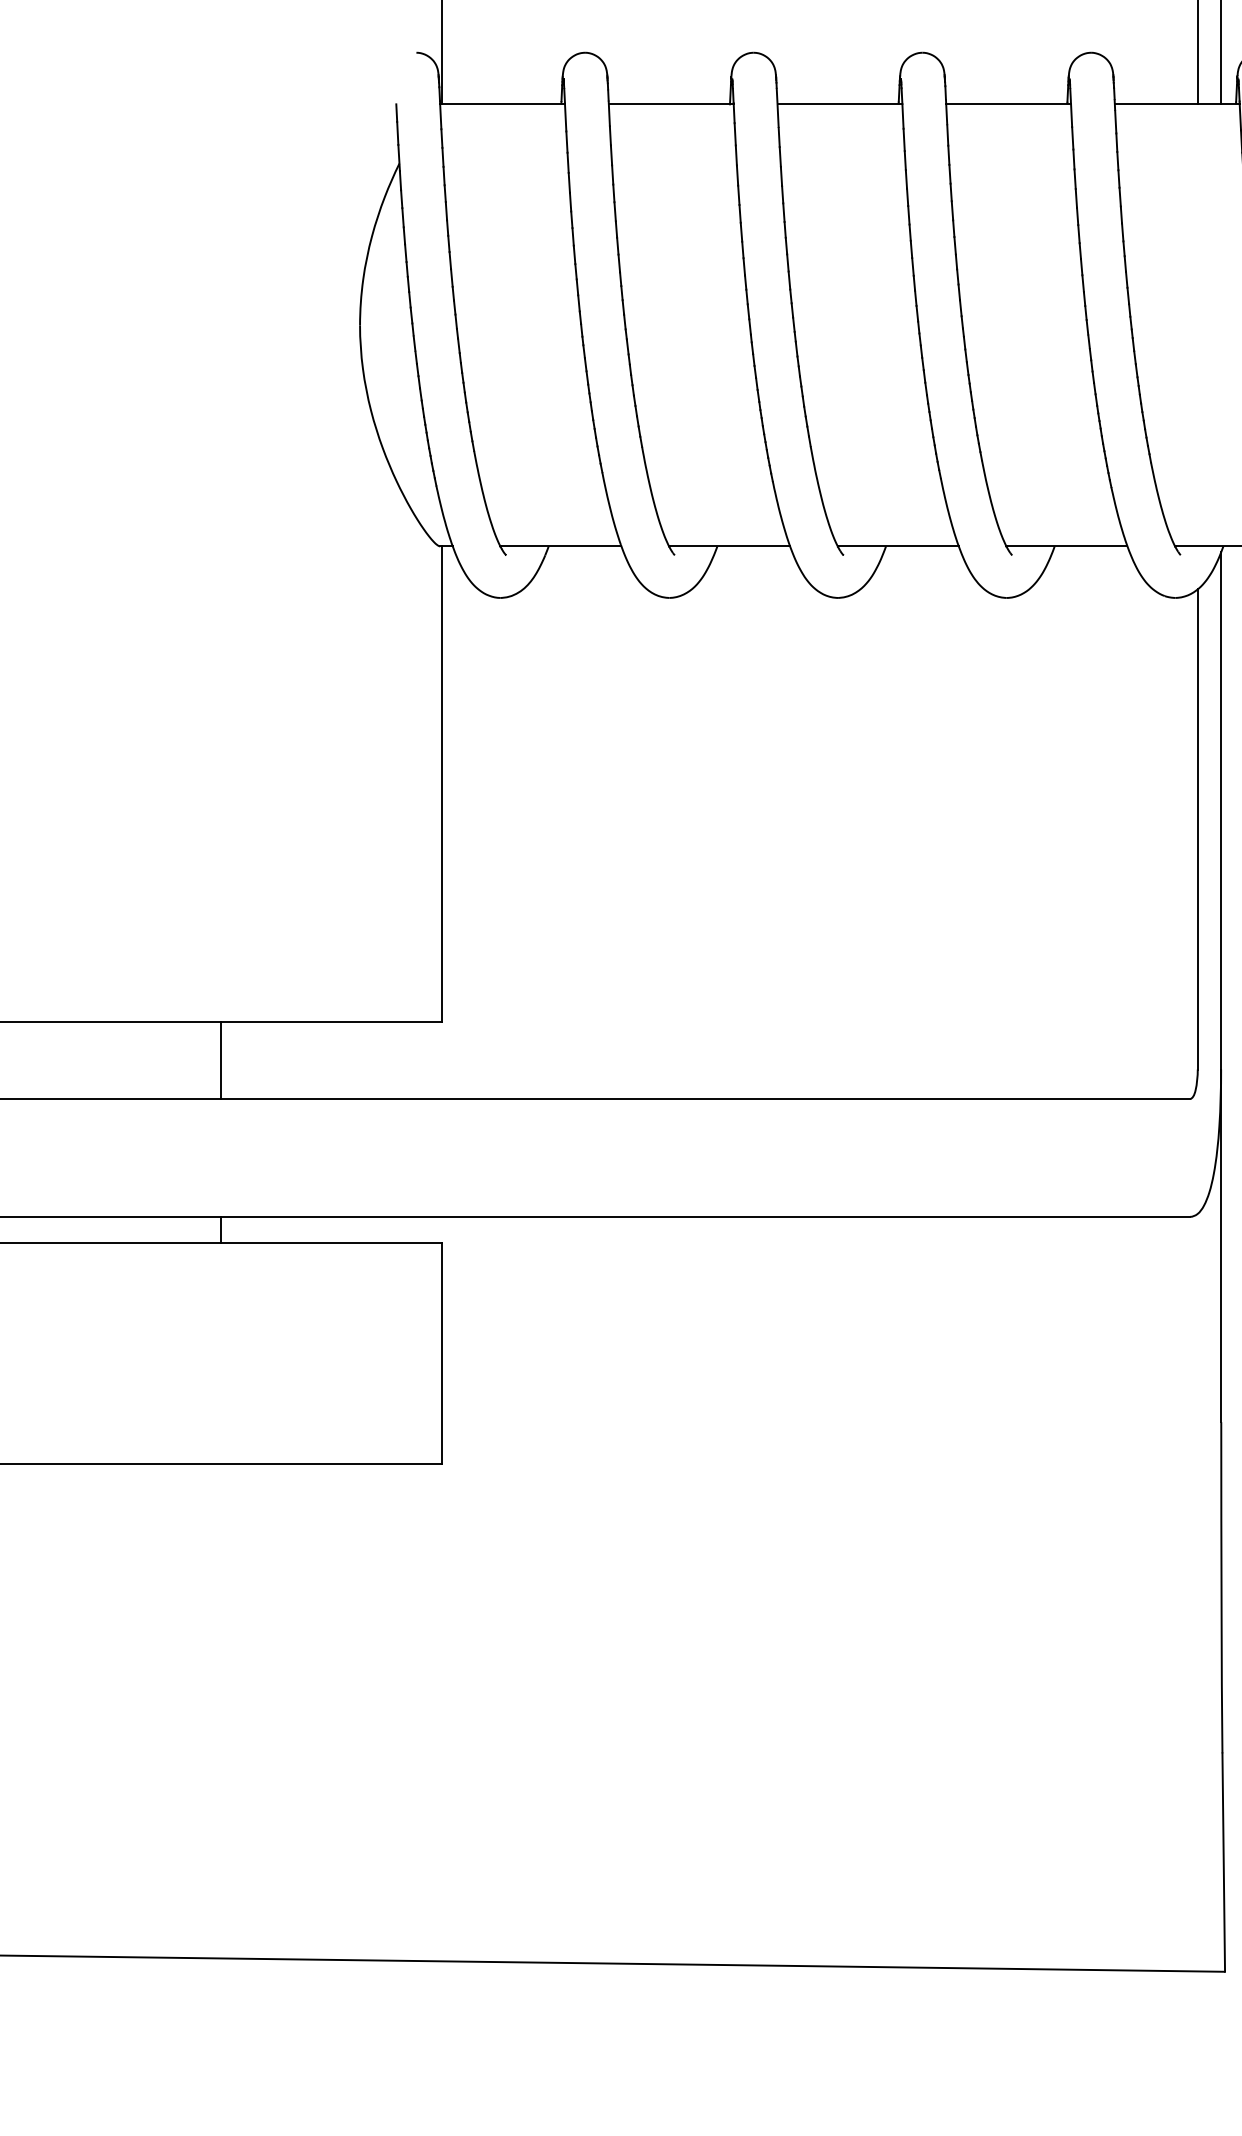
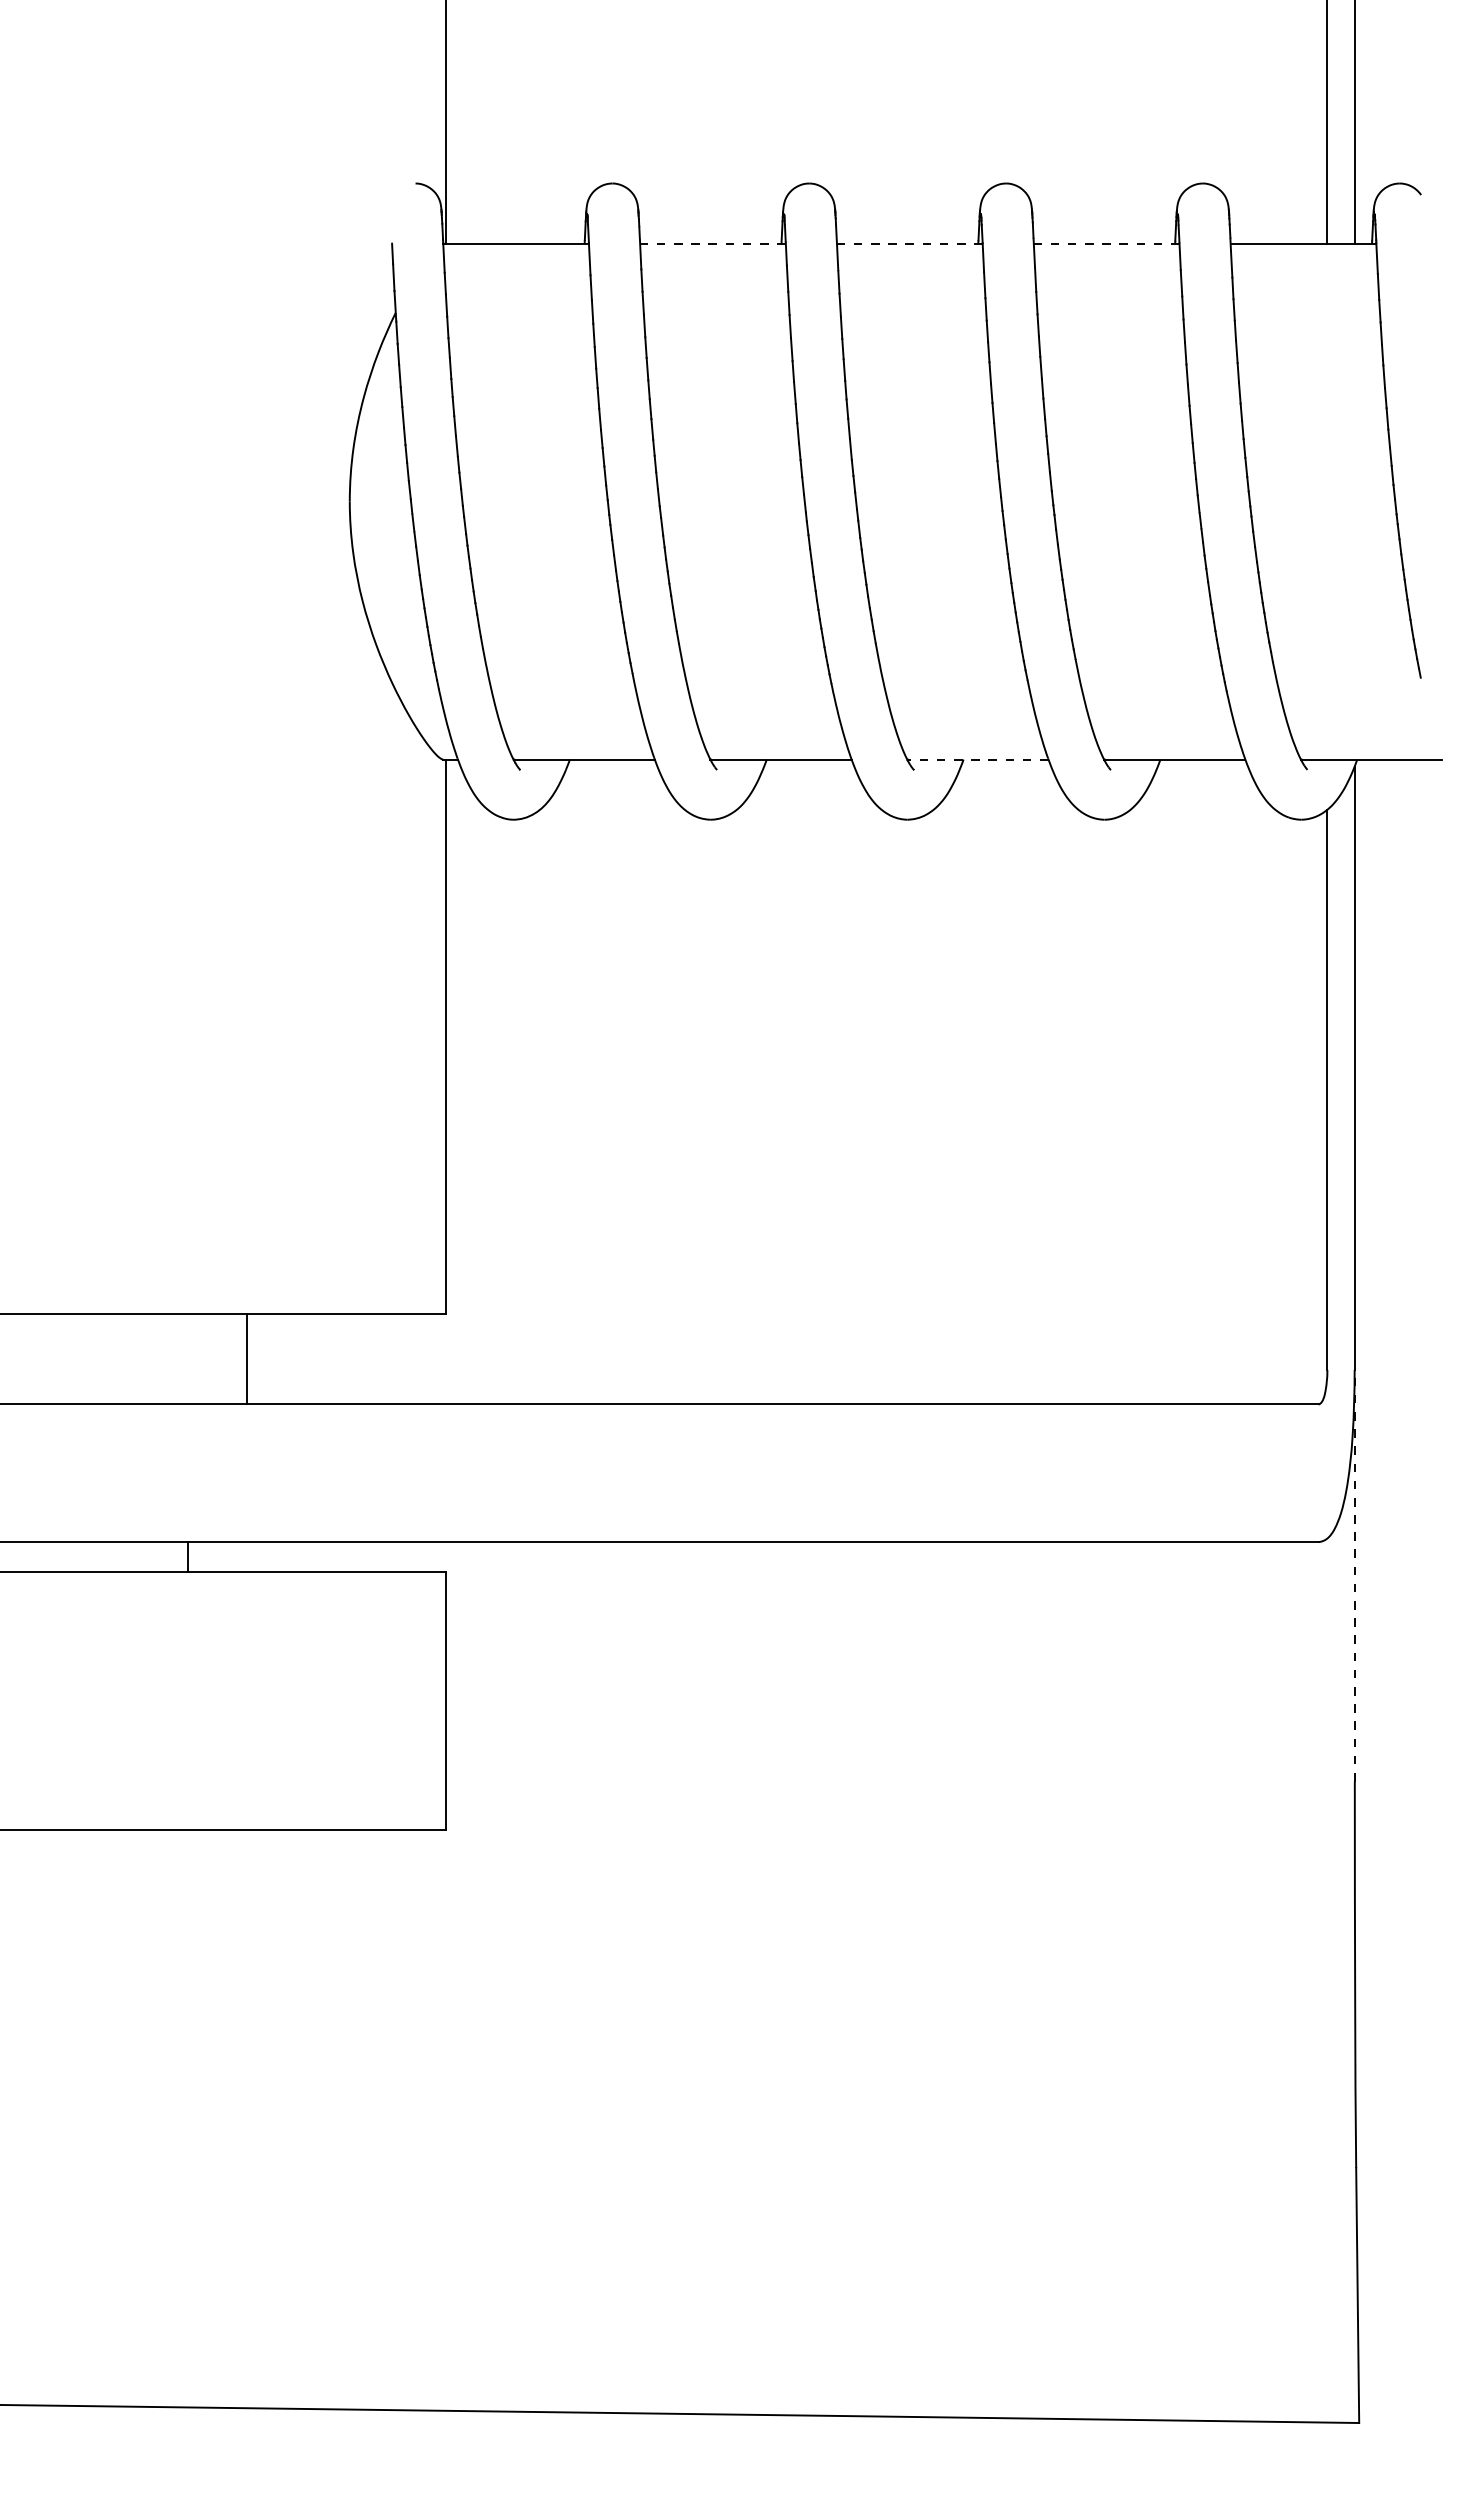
line: (670, 104) -> (712, 243), solid -> dashed
line: (839, 104) -> (909, 243), solid -> dashed
line: (1008, 104) -> (1106, 243), solid -> dashed
line: (897, 546) -> (977, 759), solid -> dashed
line: (220, 1060) -> (246, 1359), moved
line: (1221, 1245) -> (1354, 1575), solid -> dashed

